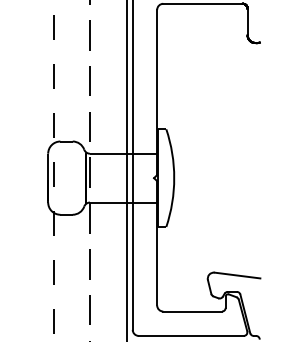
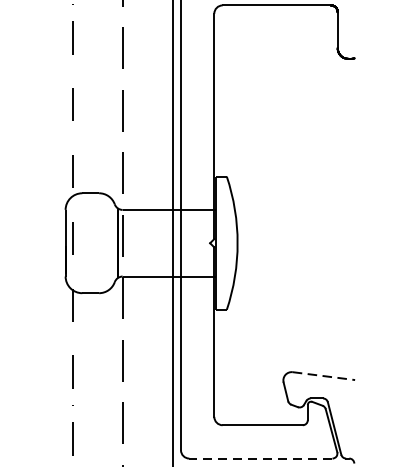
line: (237, 275) -> (323, 376), solid -> dashed
line: (190, 335) -> (259, 457), solid -> dashed

